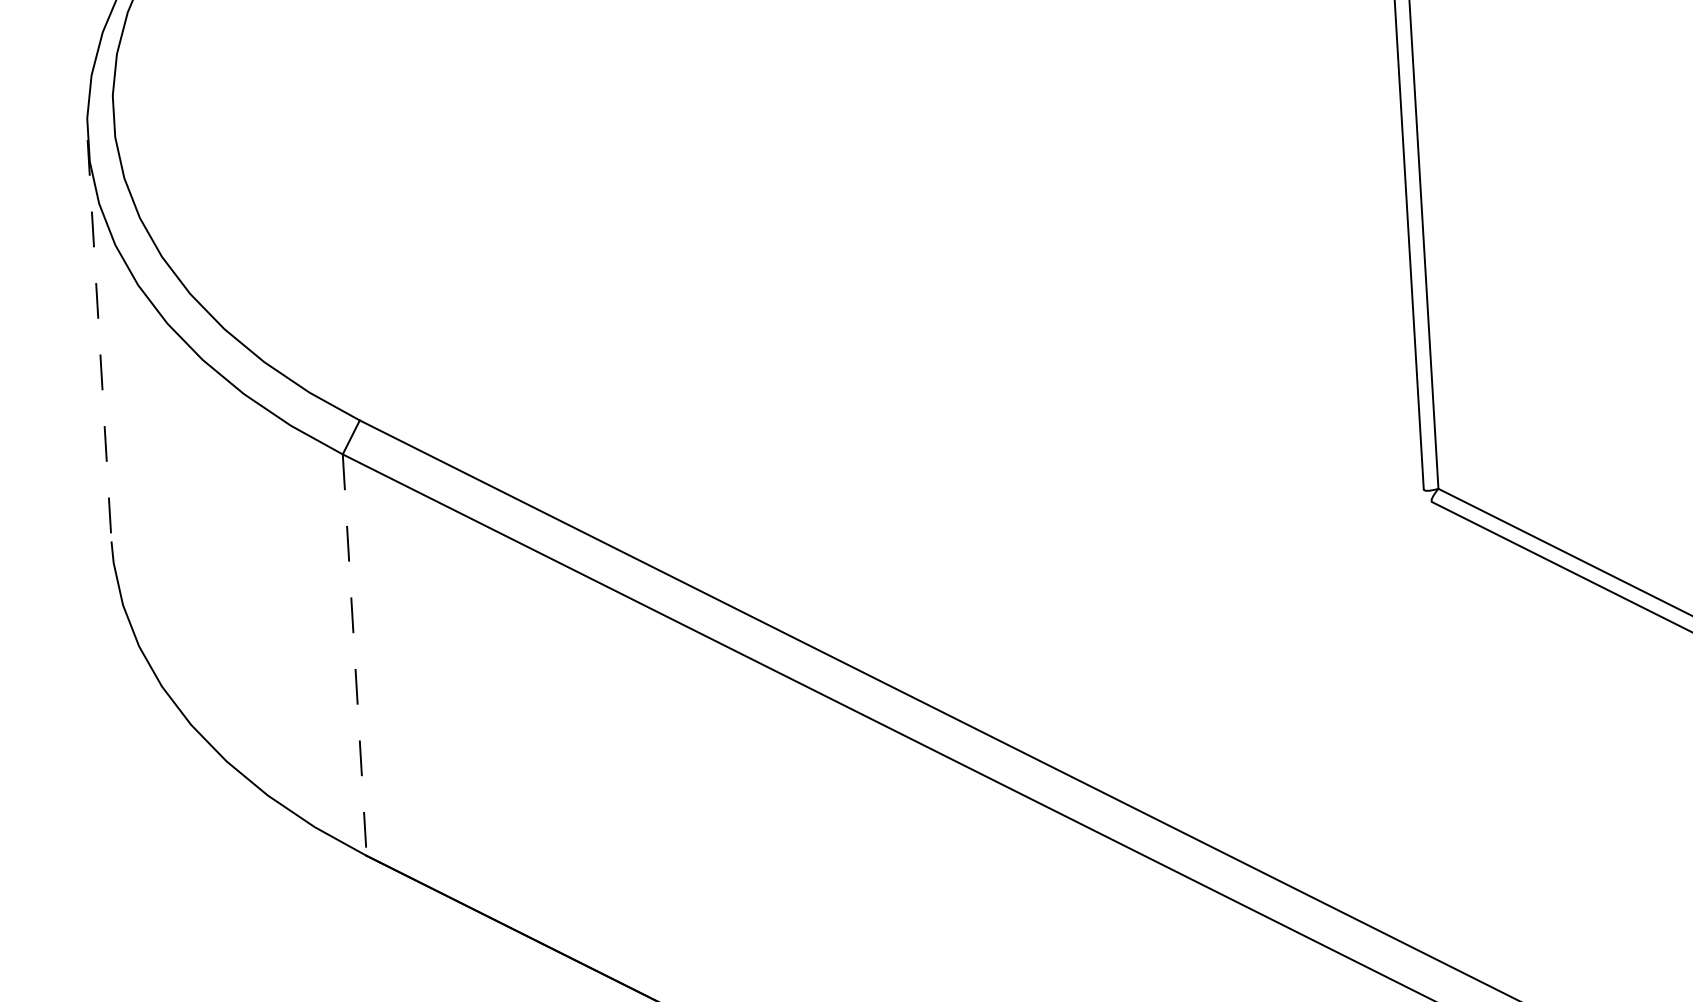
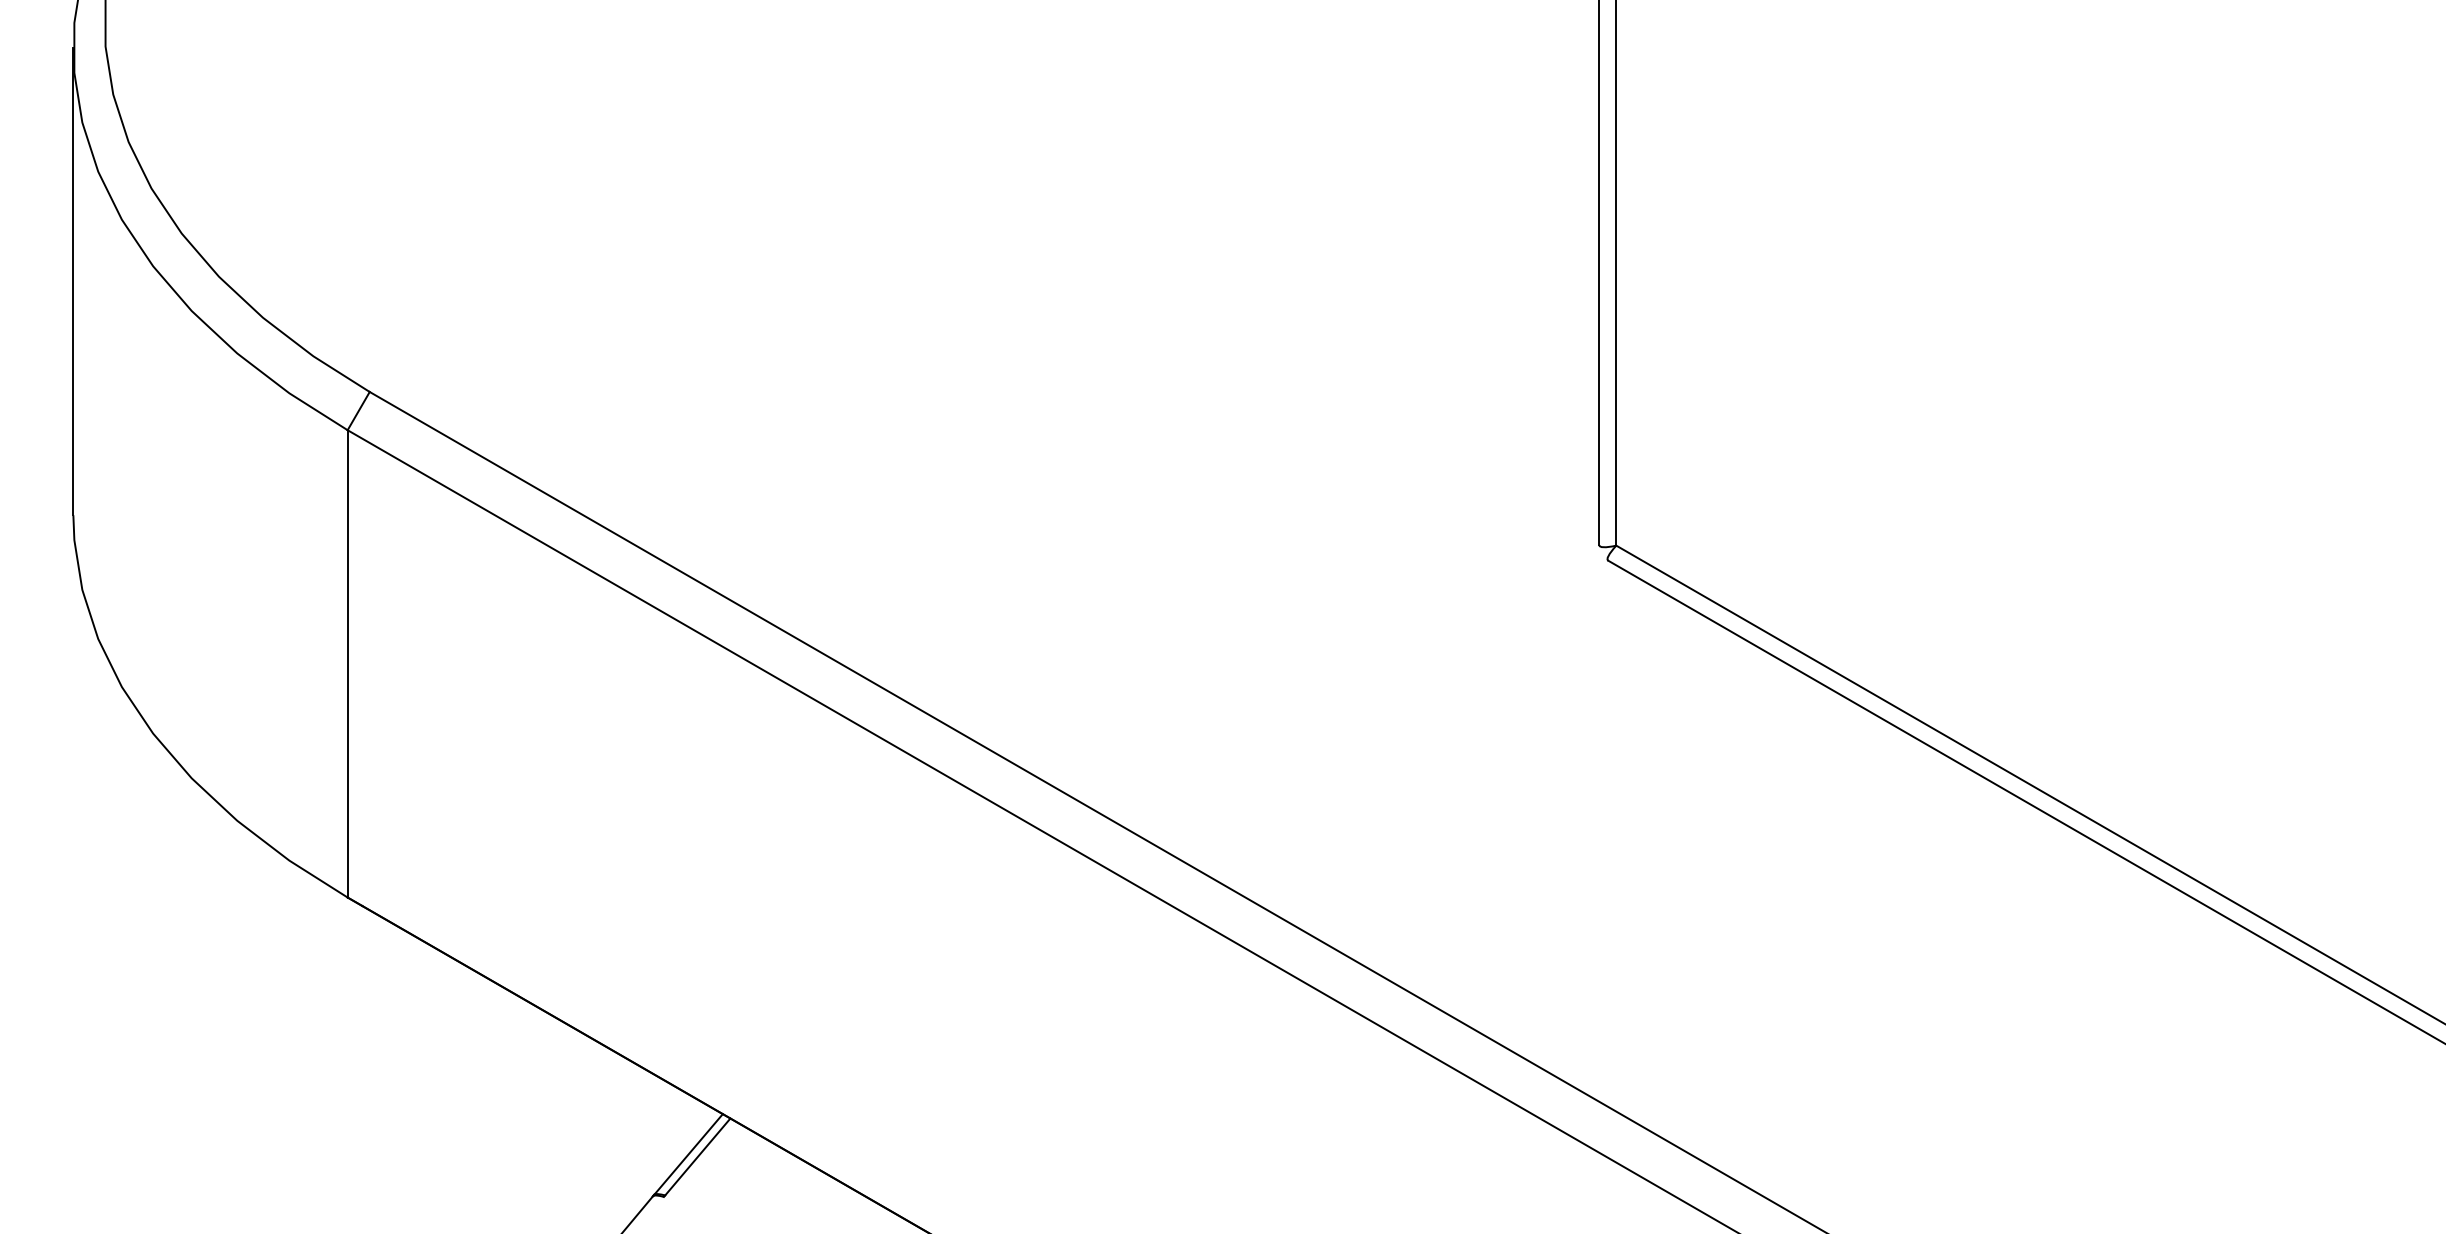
line: (99, 340) -> (73, 281), dashed -> solid
line: (354, 654) -> (347, 663), dashed -> solid

